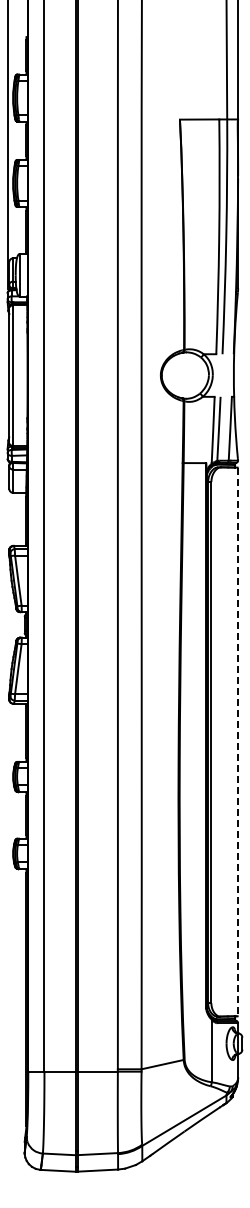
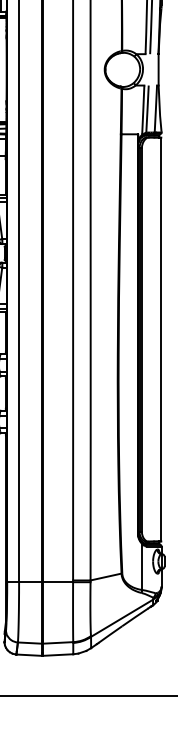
line: (237, 742) -> (161, 339), dashed -> solid

